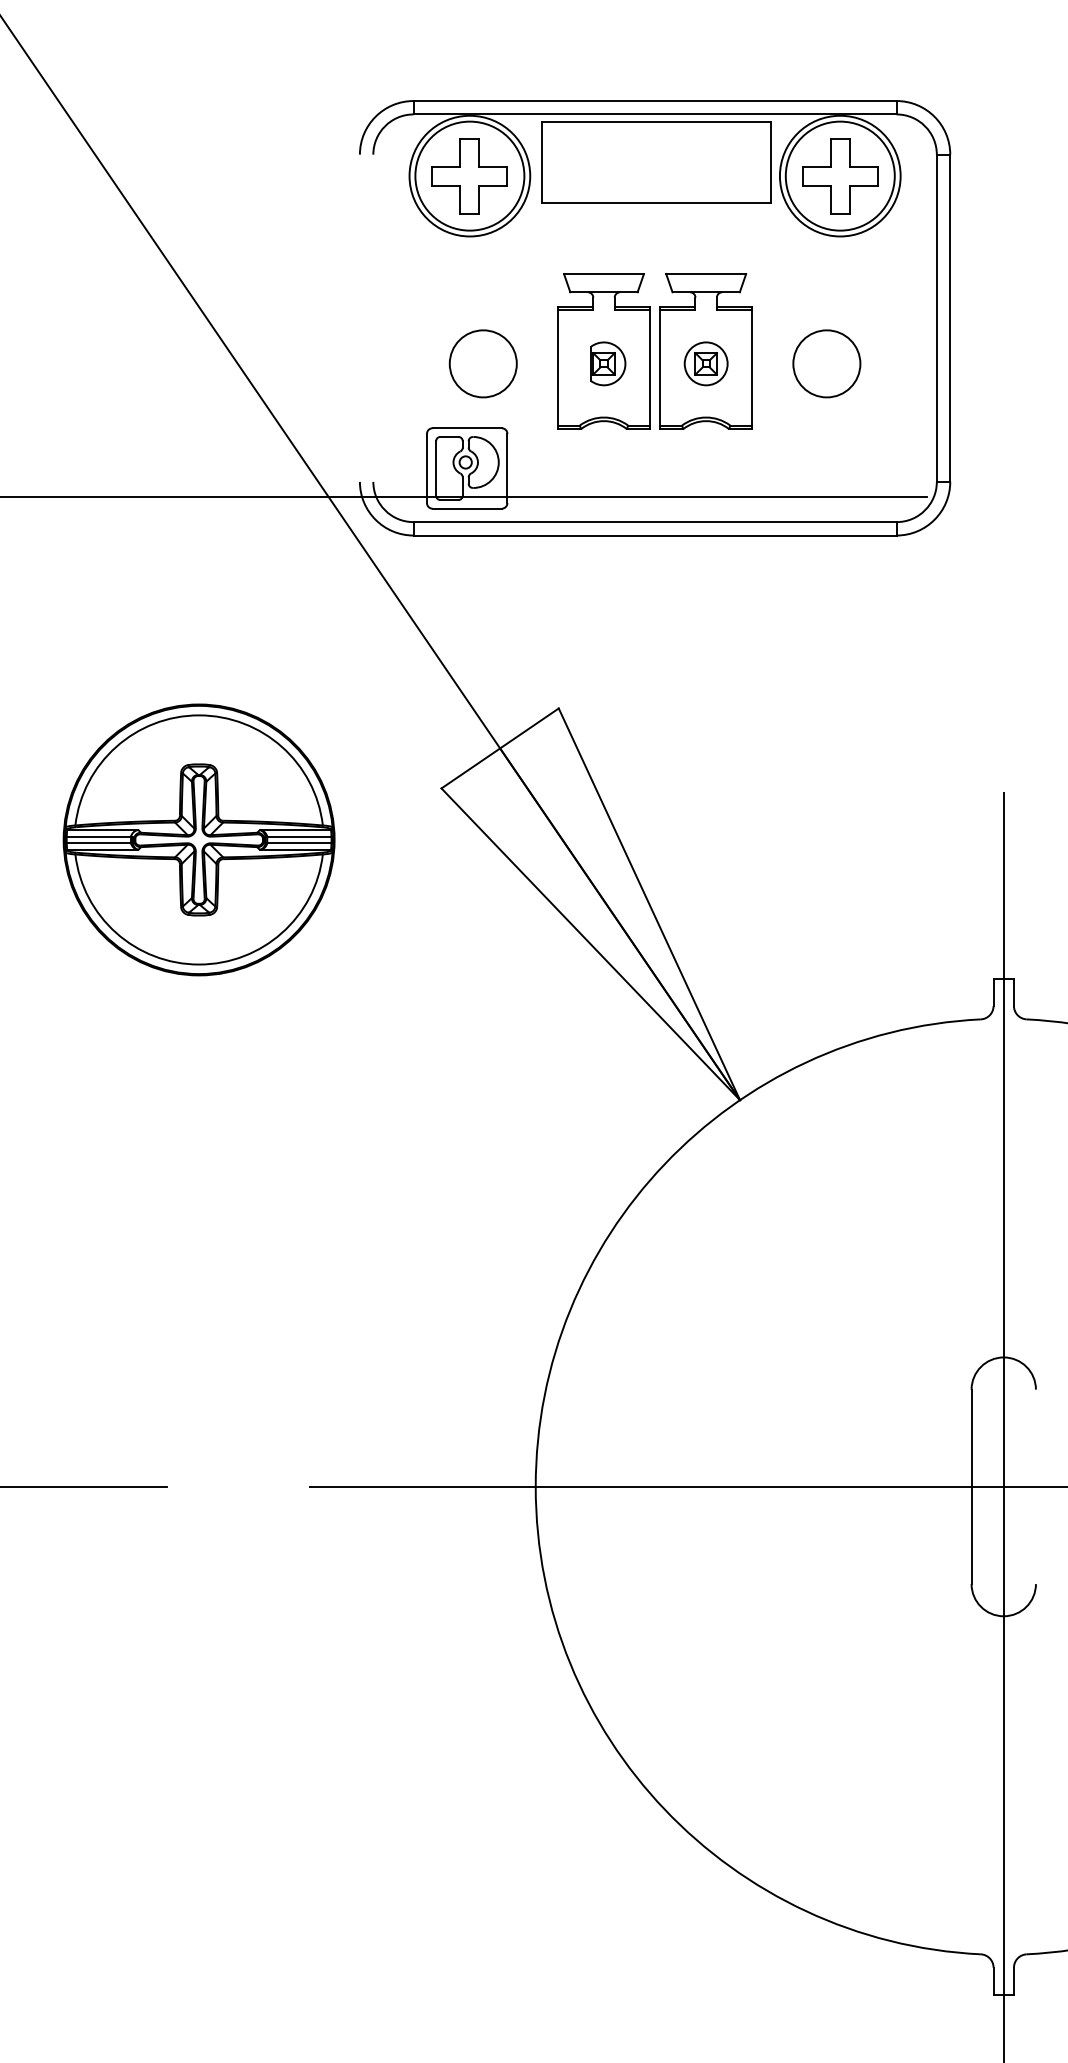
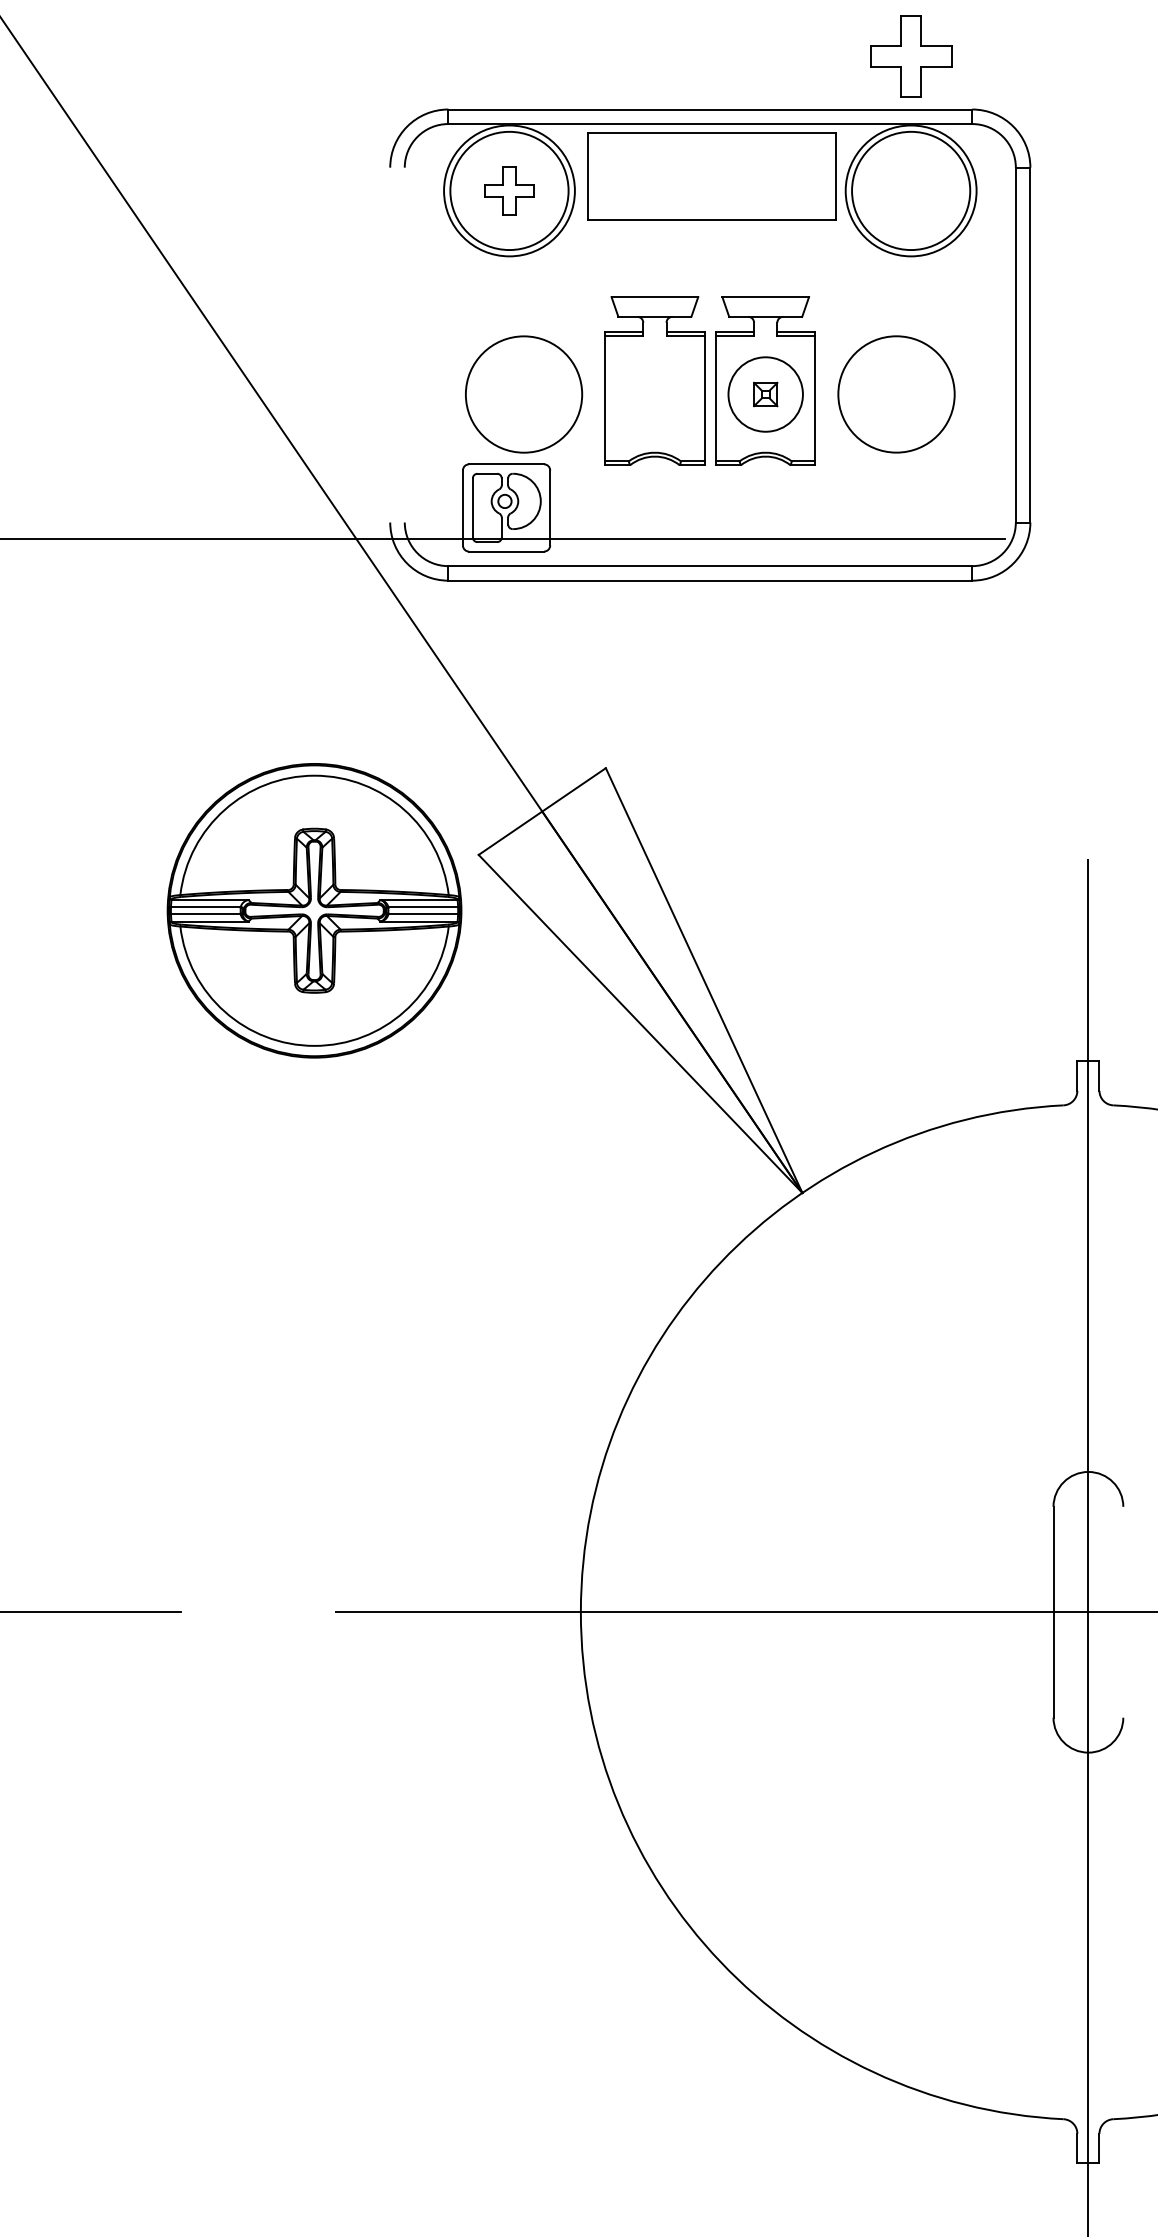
part: (469, 176) -> (509, 191), size x0.6
part: (840, 176) -> (911, 56), moved
circle: (482, 363) -> (523, 394), size x1.6
part: (608, 363) -> (659, 394), removed
circle: (705, 363) -> (764, 394), size x1.6
circle: (826, 363) -> (896, 394), size x1.6
part: (198, 839) -> (313, 910), moved

